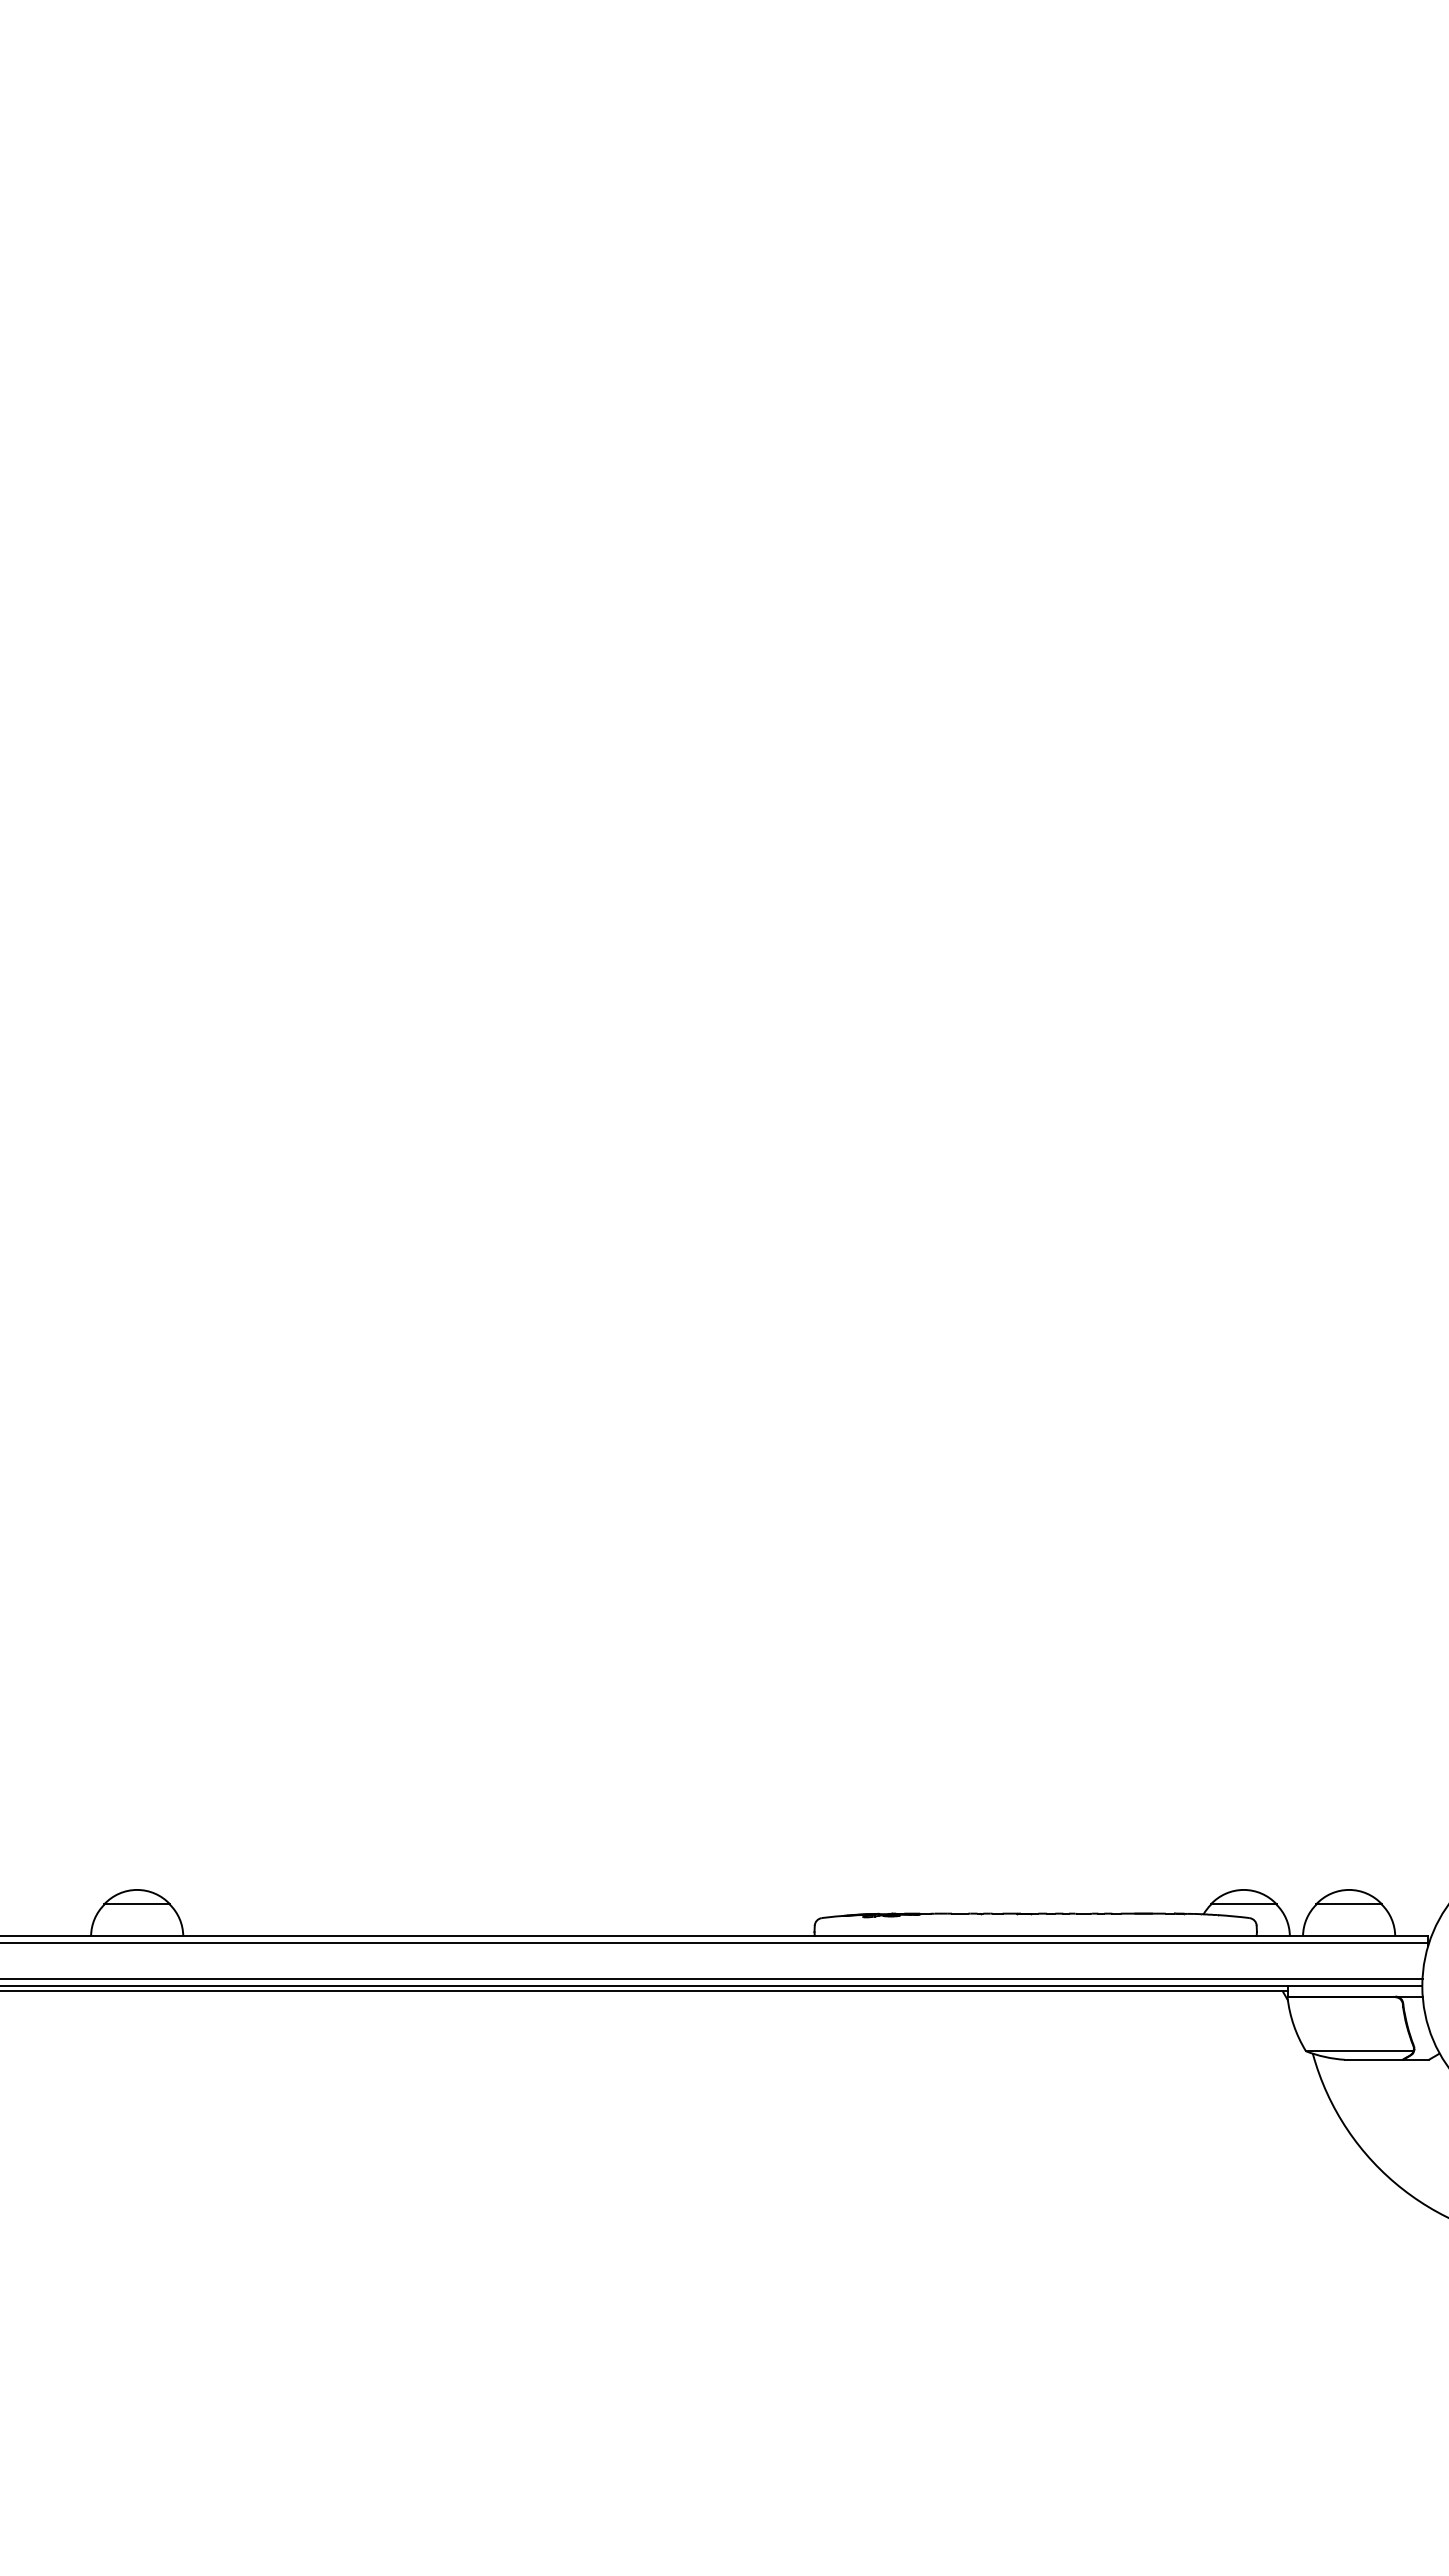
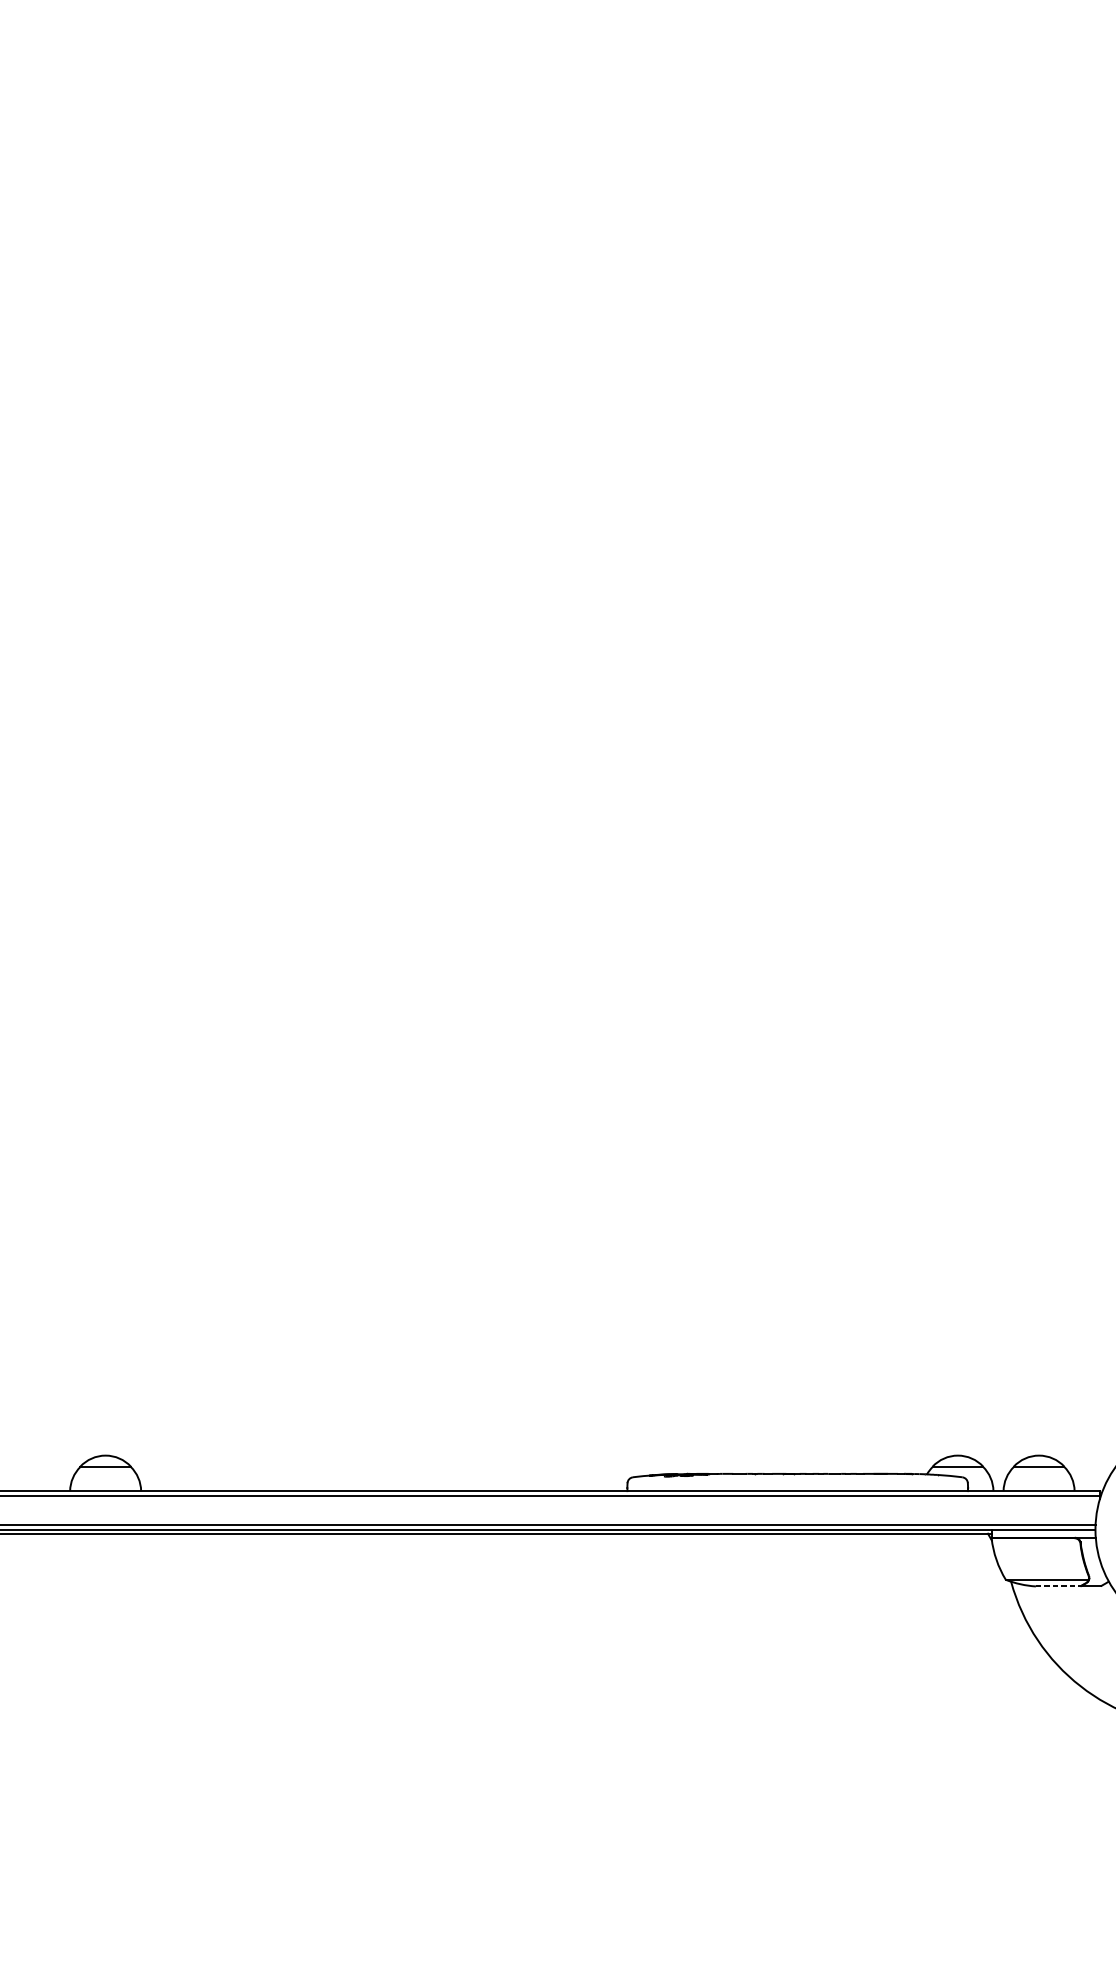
line: (1373, 2059) -> (1057, 1586), solid -> dashed

